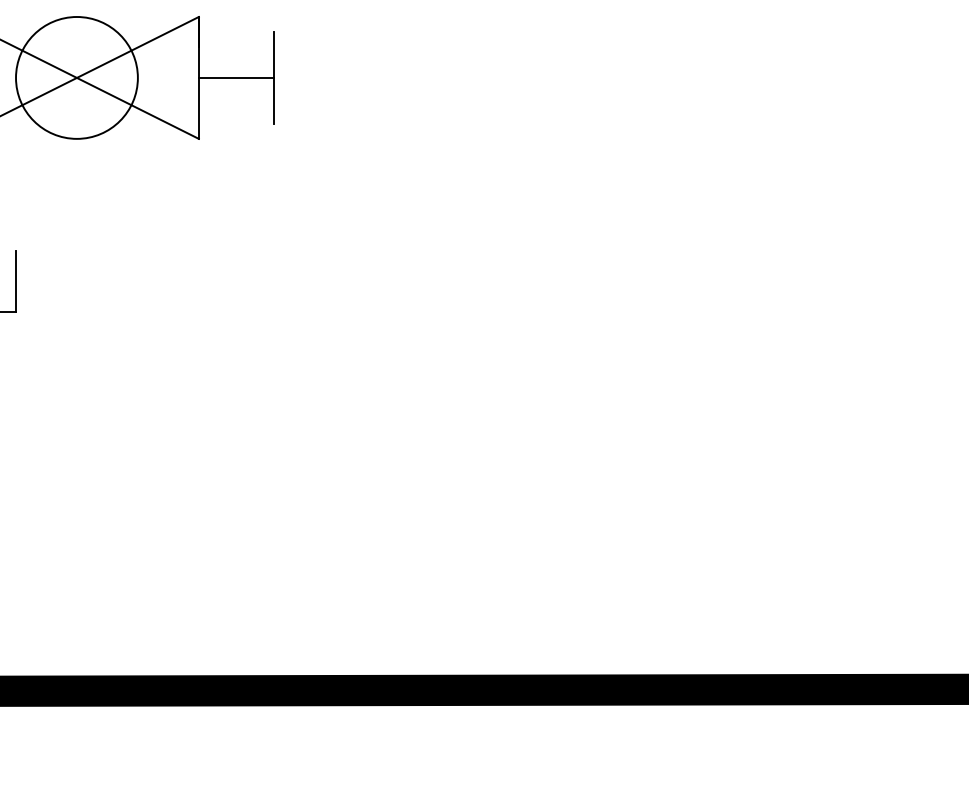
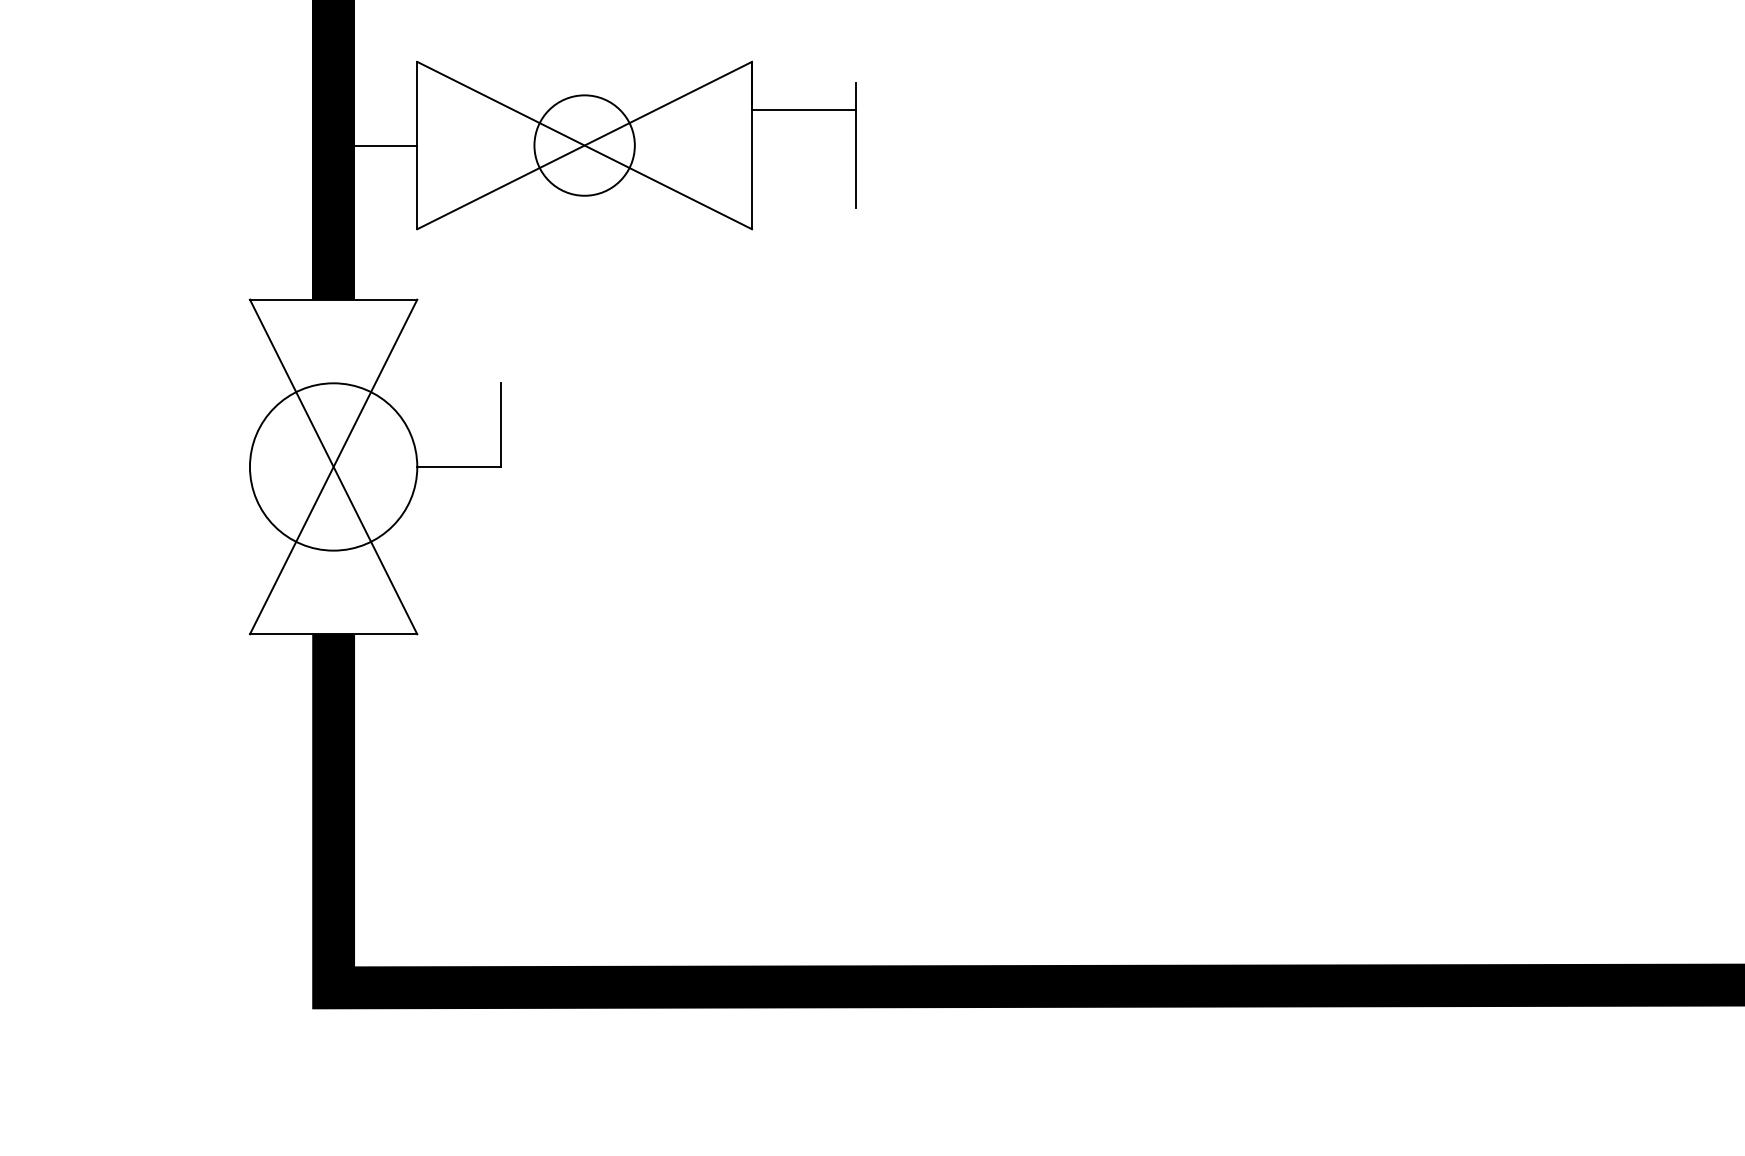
circle: (76, 77) -> (584, 145), size x0.6
line: (236, 77) -> (803, 109), moved

